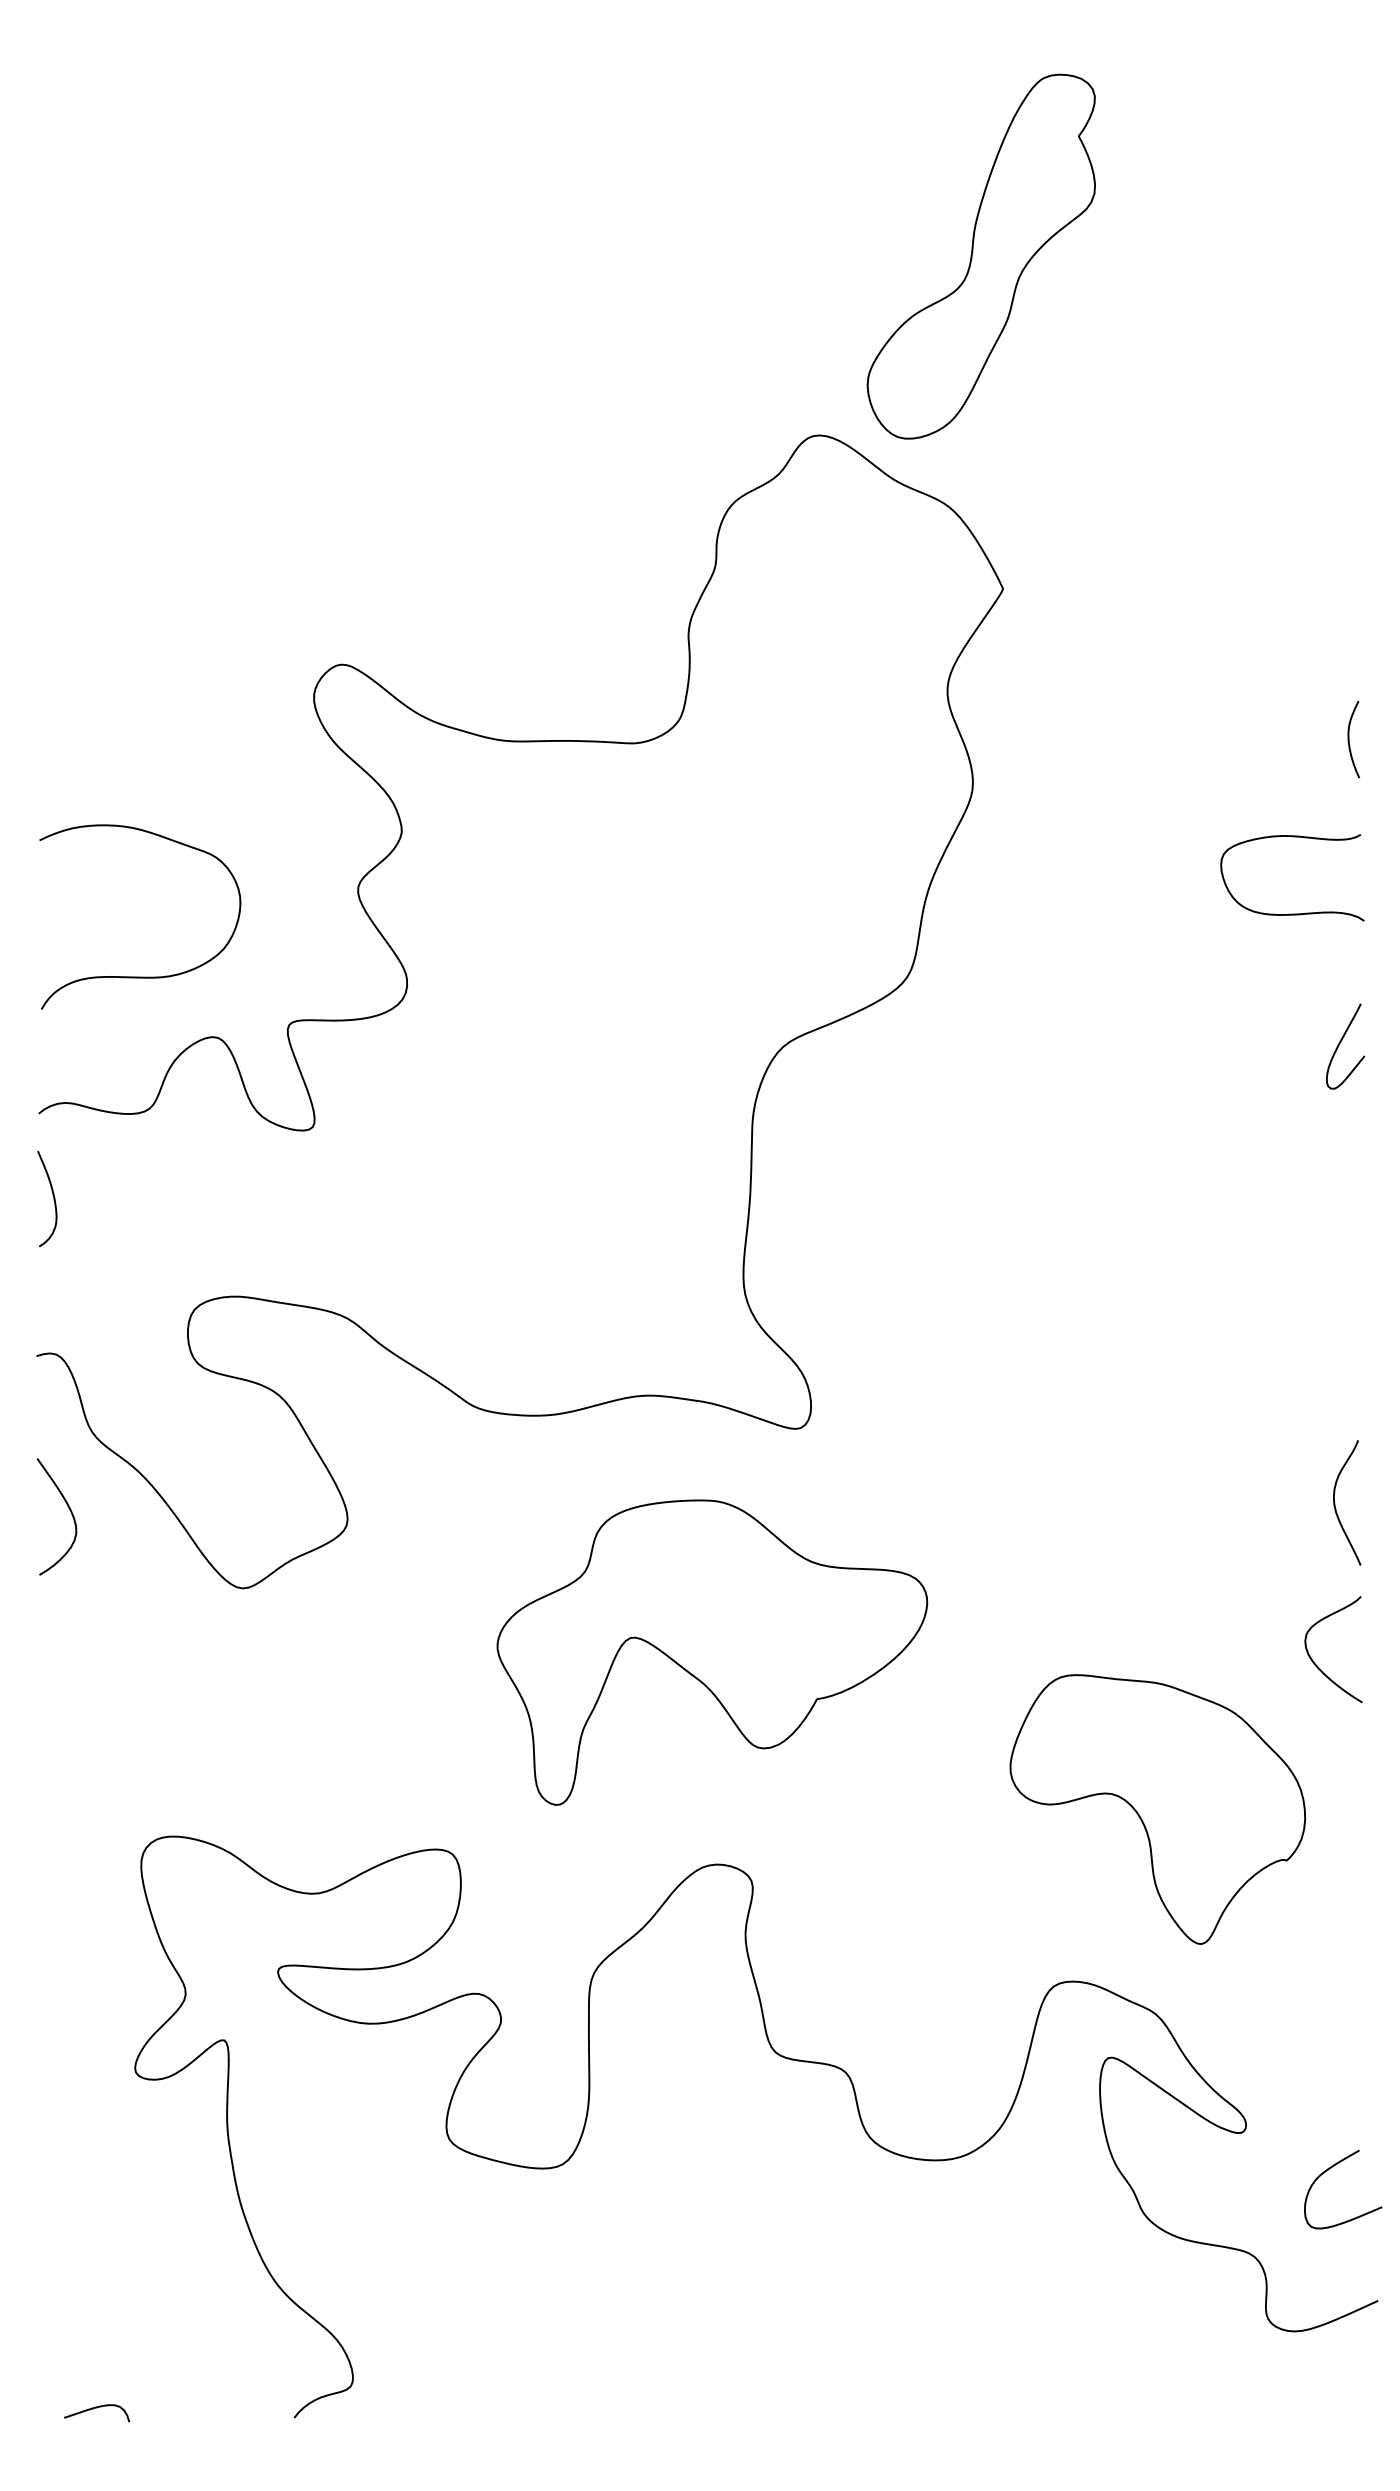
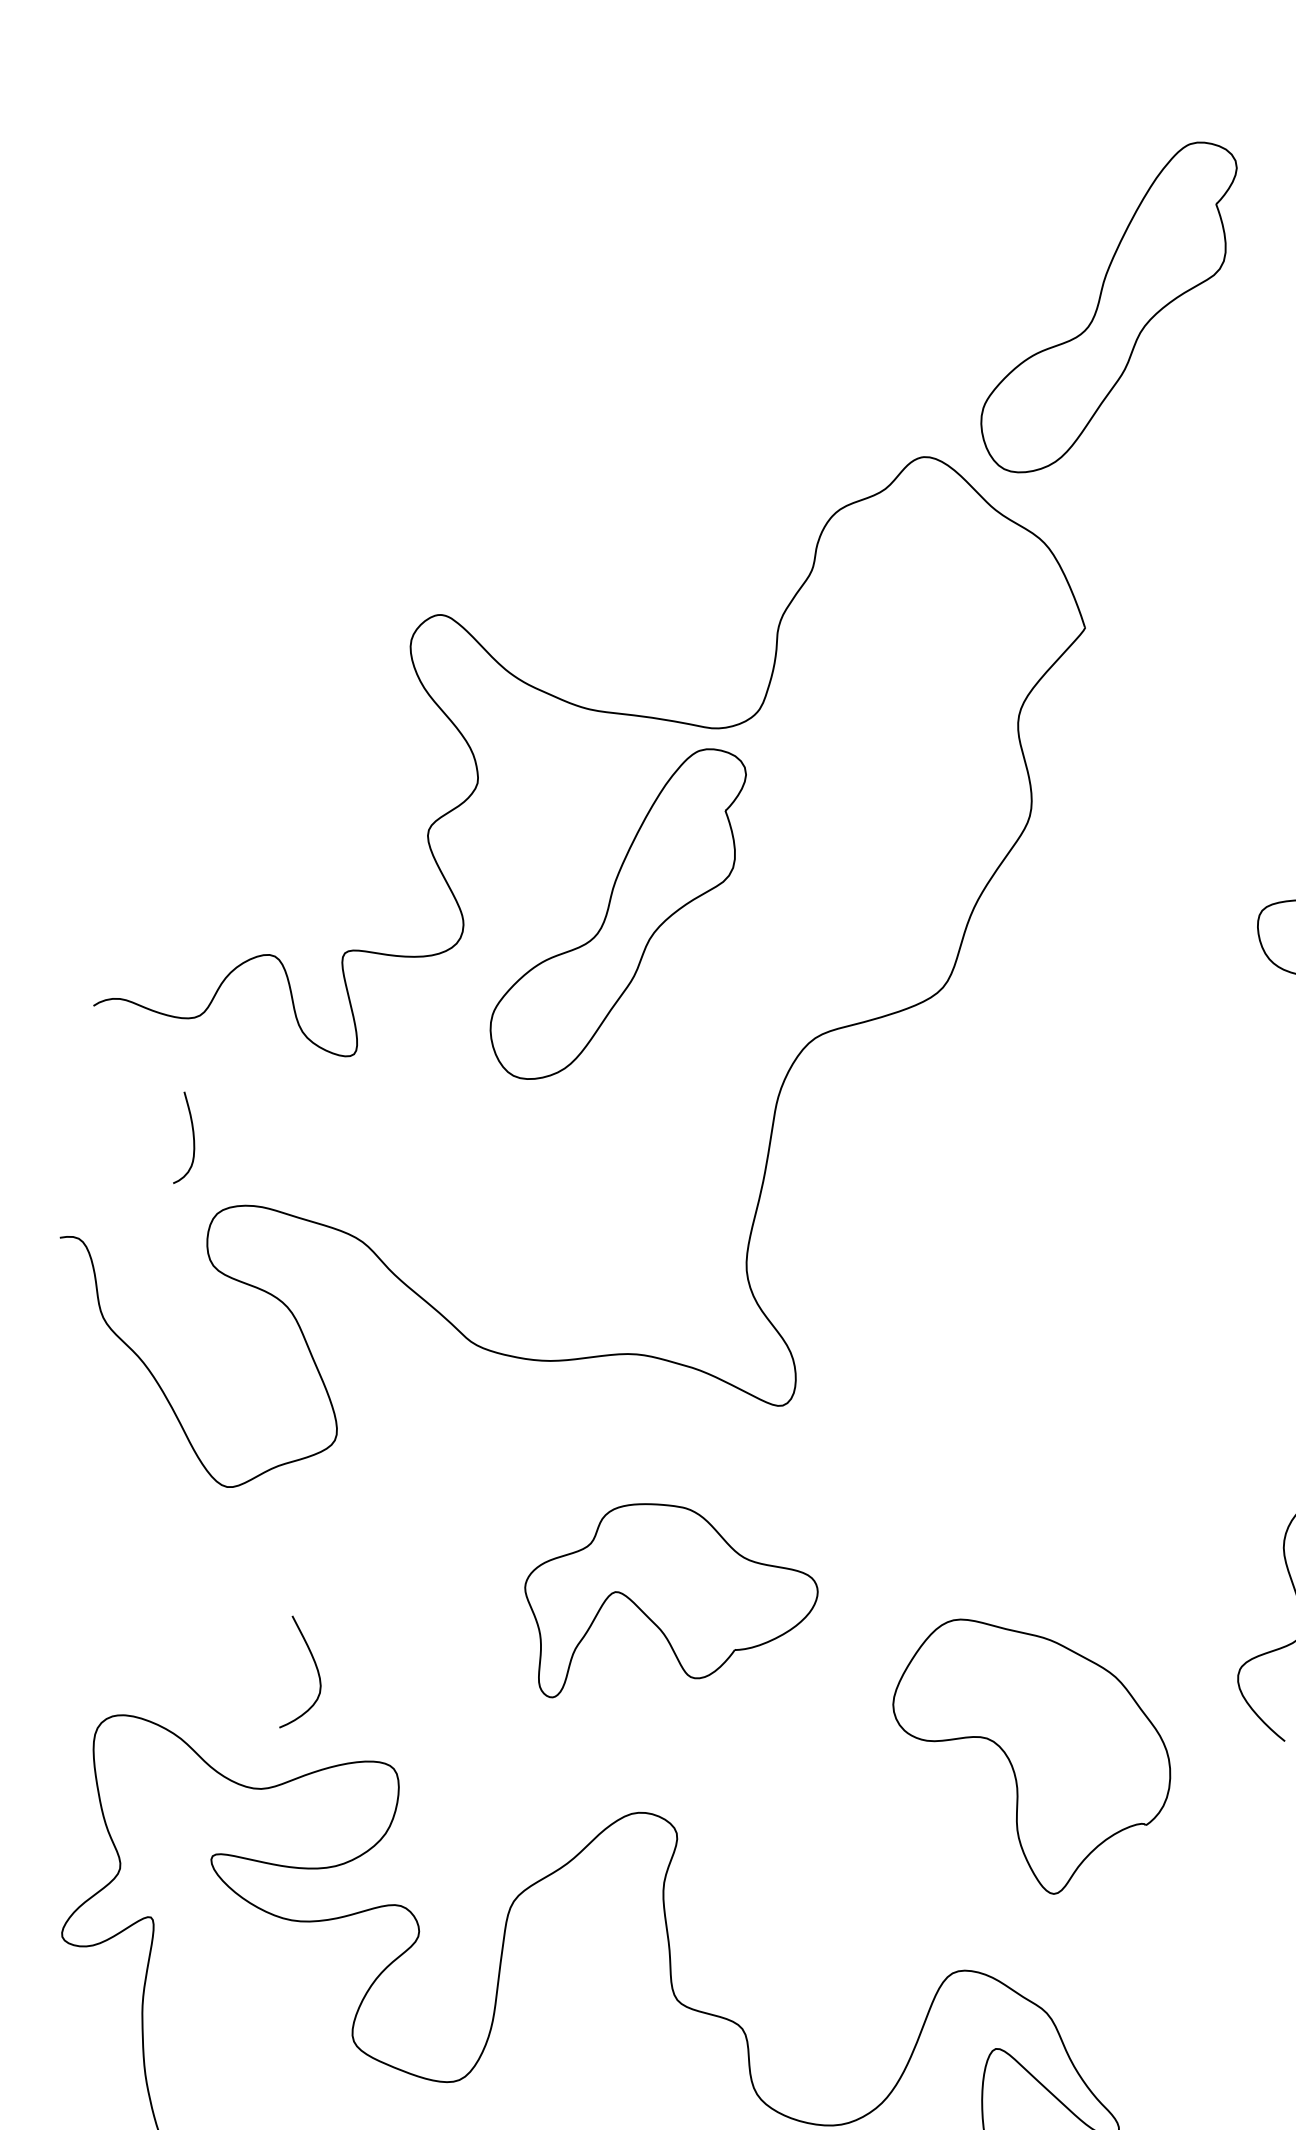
part: (561, 946) -> (615, 913), added
curve: (140, 976) -> (208, 887), removed
curve: (53, 1199) -> (193, 1140), moved
curve: (69, 1510) -> (316, 1669), moved
part: (712, 1652) -> (669, 1609), size x0.7
part: (1157, 1809) -> (1029, 1759), moved

